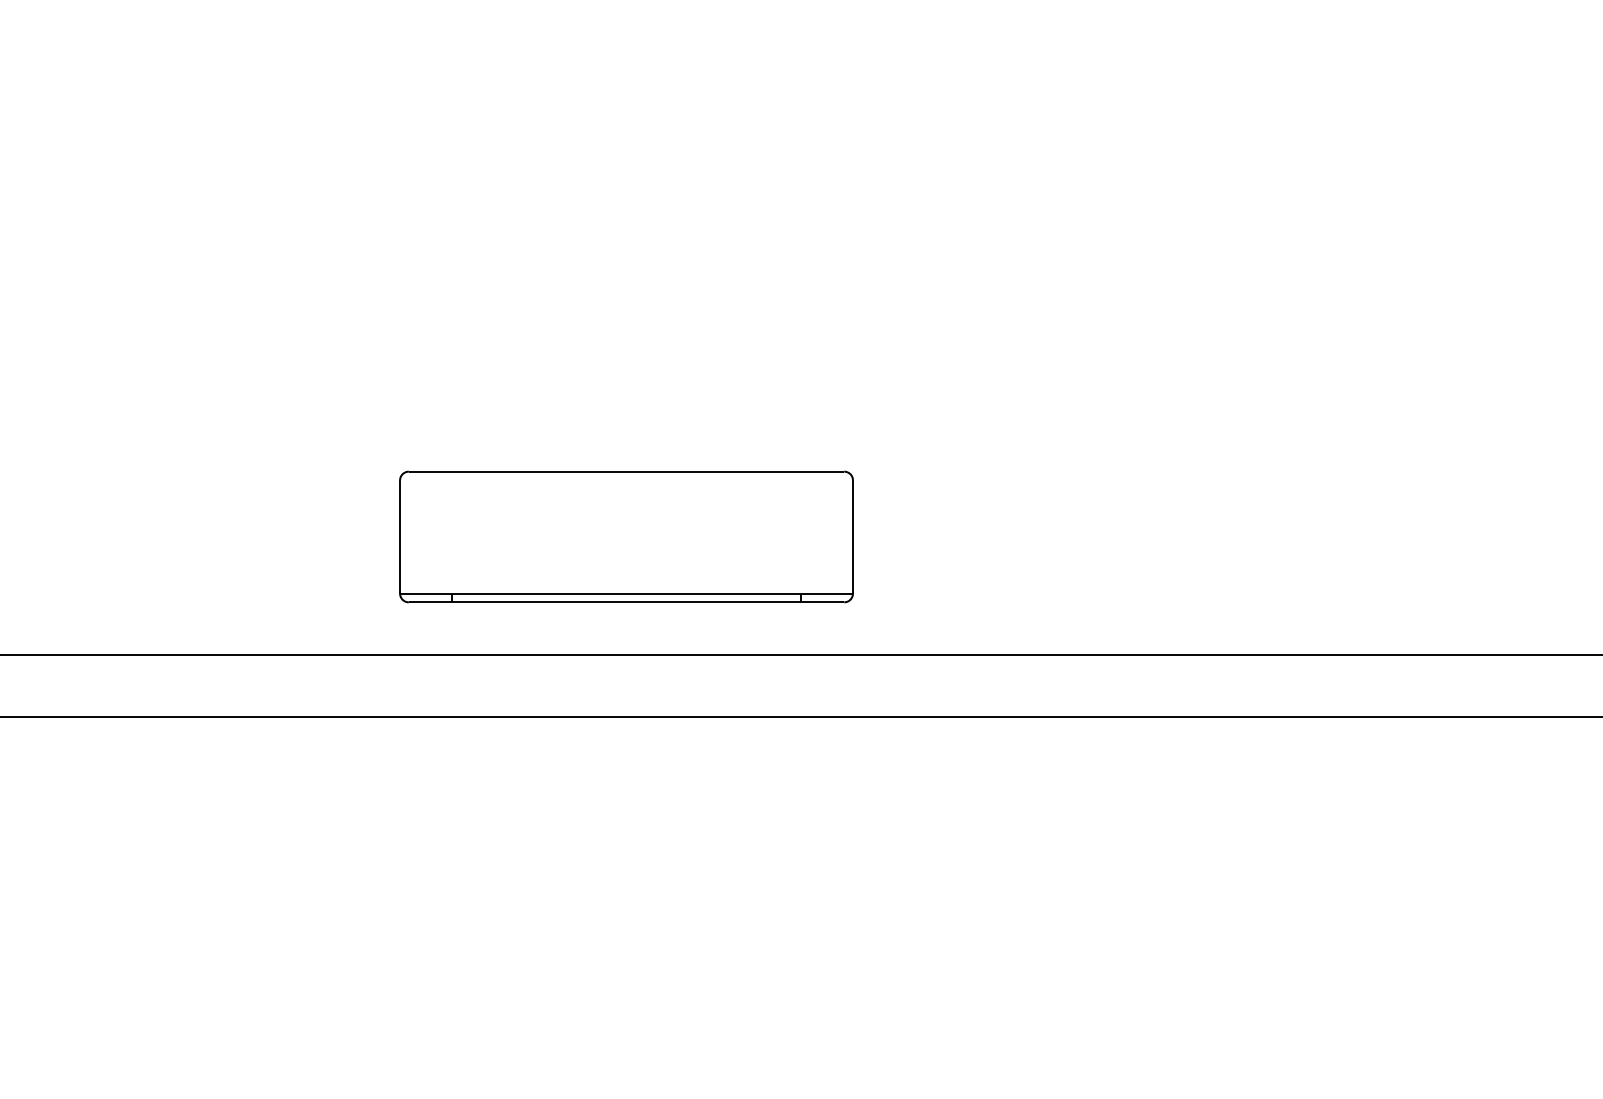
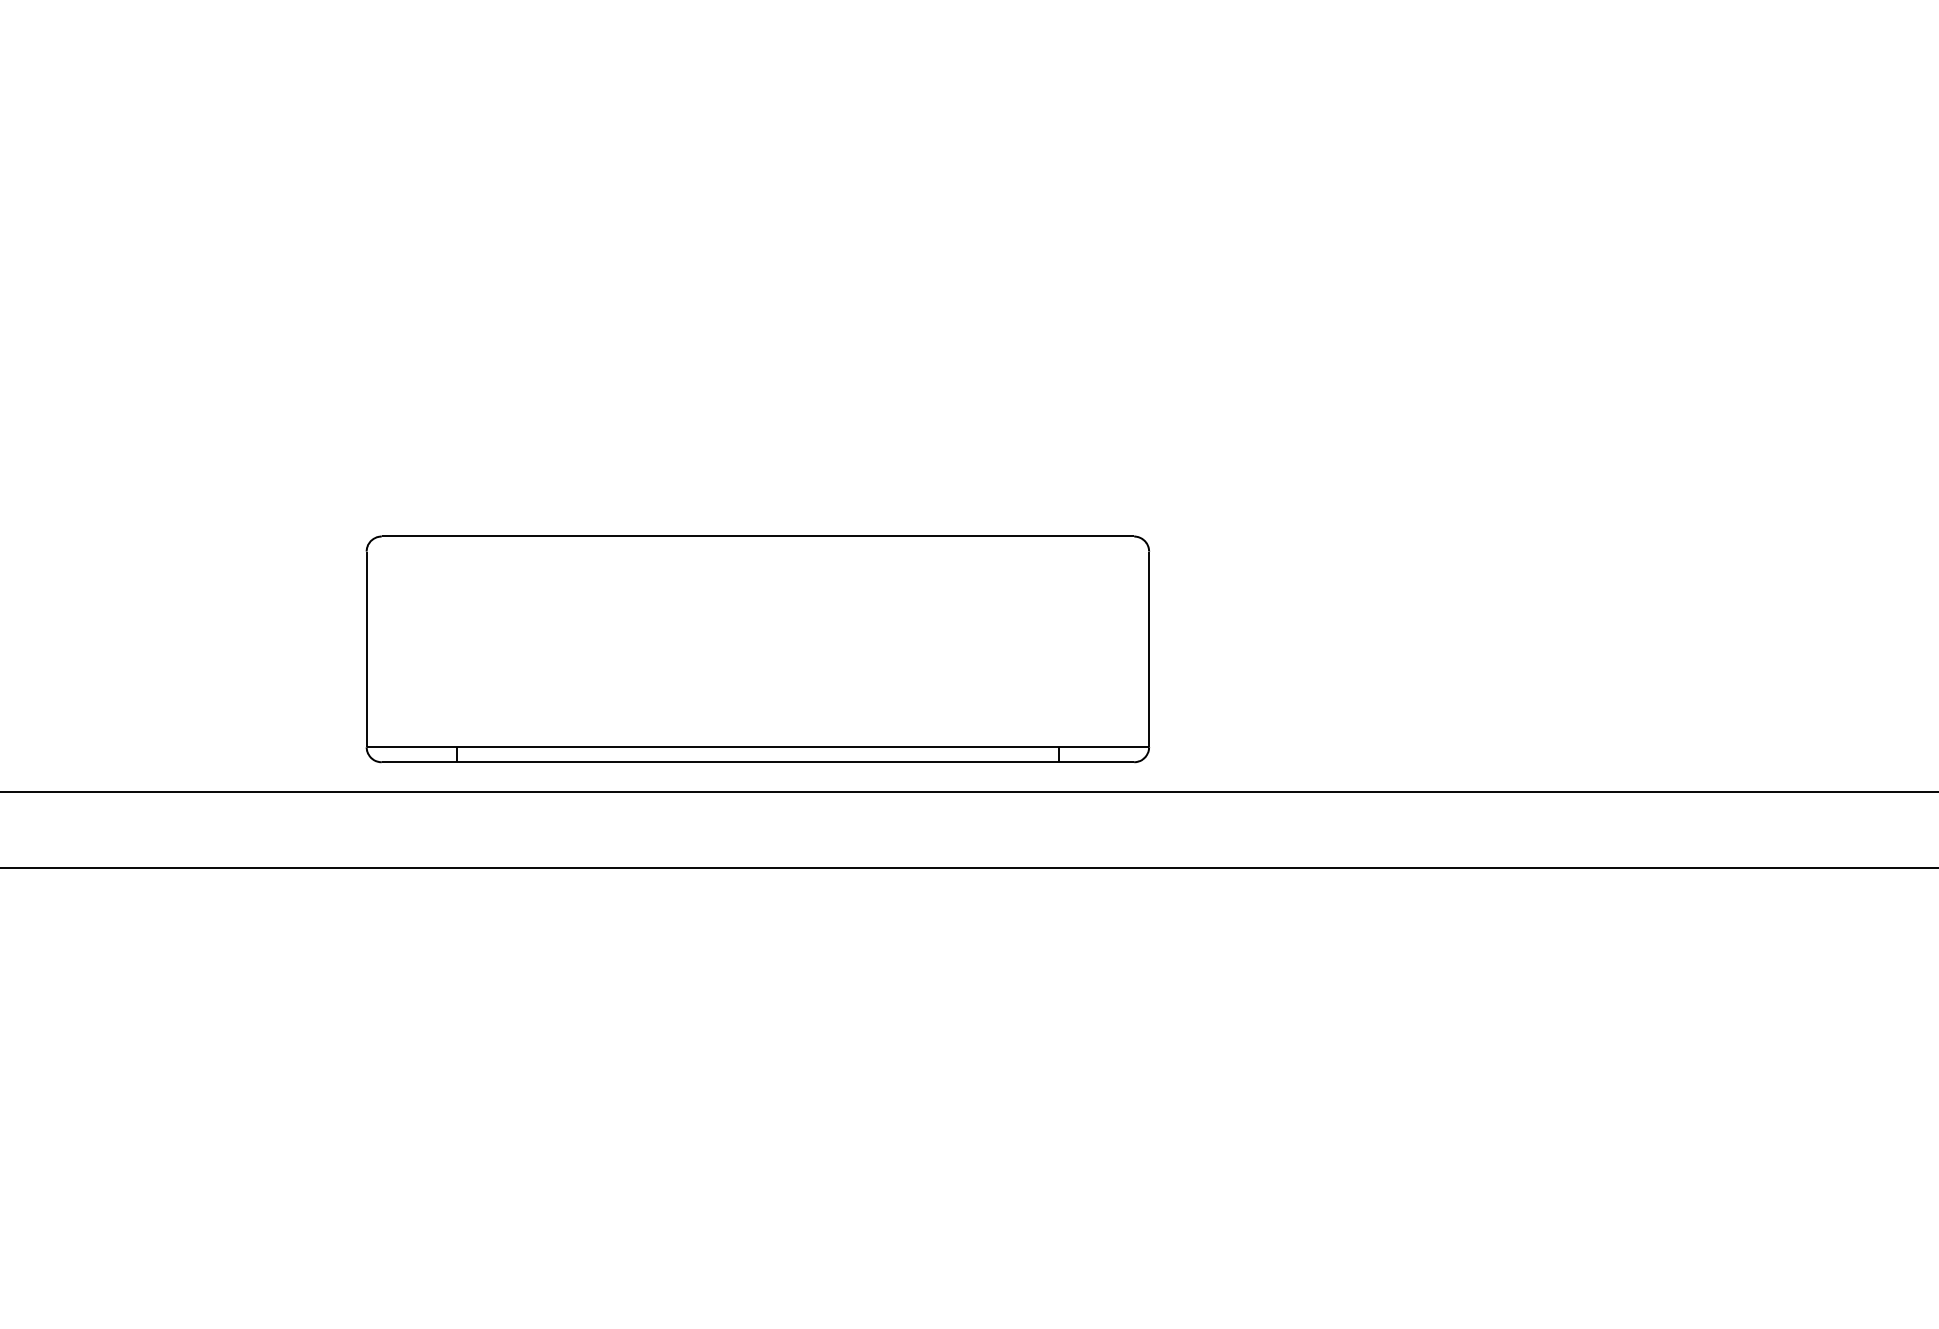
part: (626, 536) -> (757, 648), size x1.43

